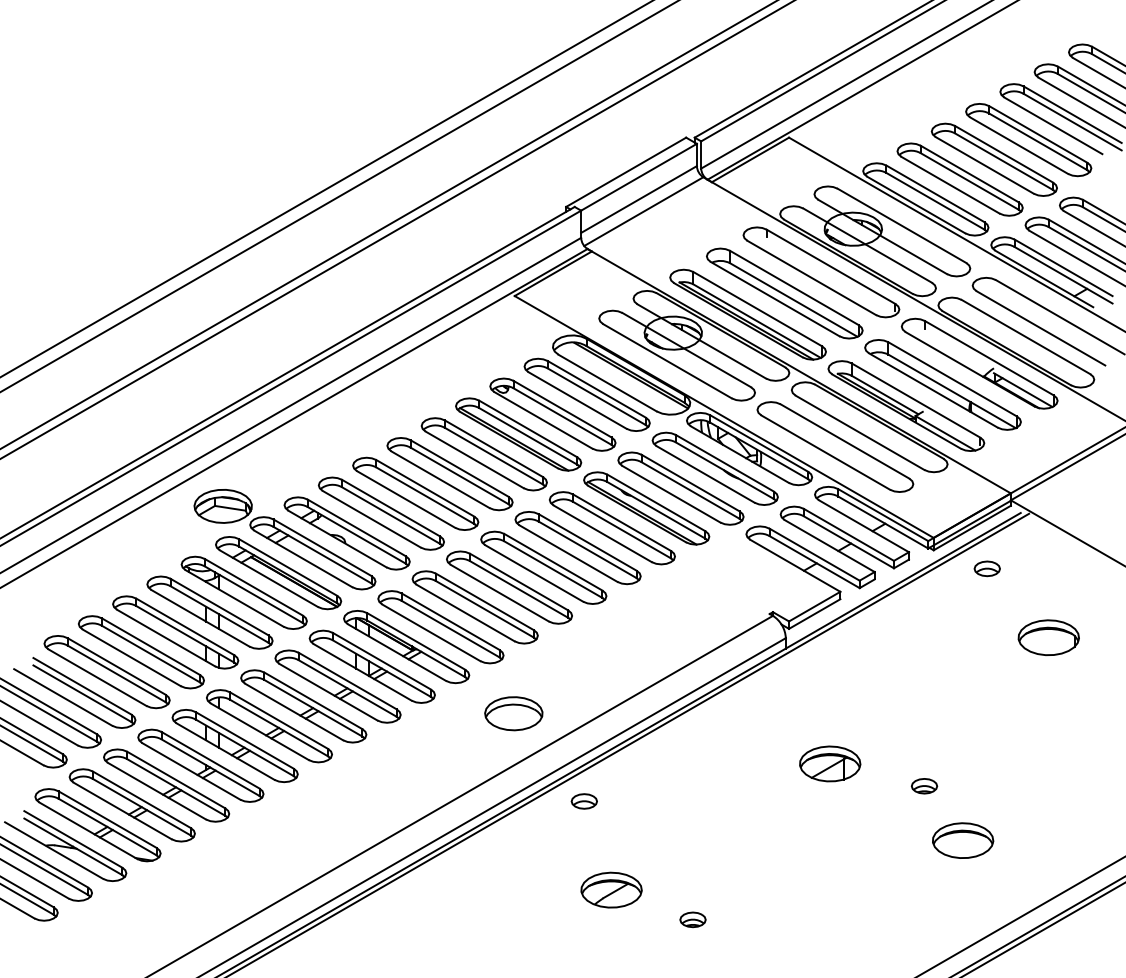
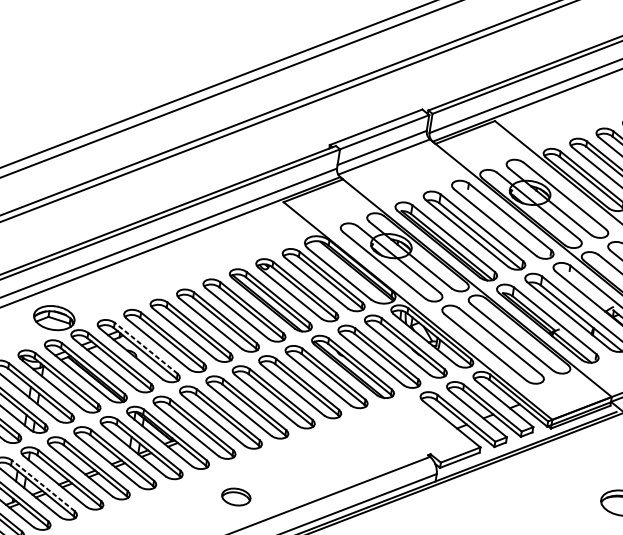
line: (356, 527) -> (146, 347), solid -> dashed
part: (986, 568) -> (586, 447), removed
part: (513, 713) -> (236, 496), size x0.7
line: (244, 740) -> (43, 485), solid -> dashed

